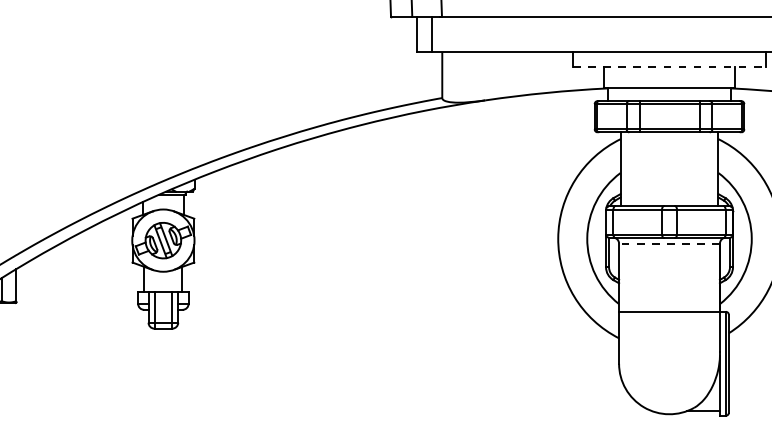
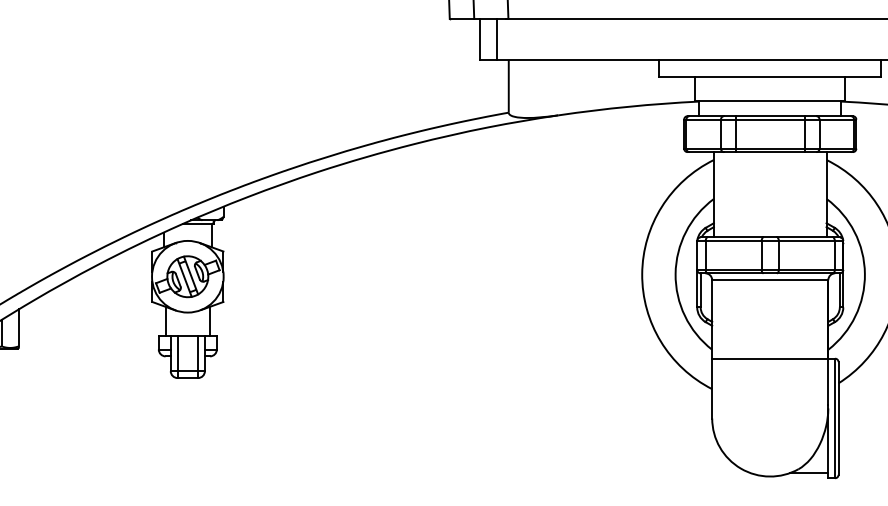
line: (669, 66) -> (770, 76), dashed -> solid
line: (668, 243) -> (769, 280), dashed -> solid

